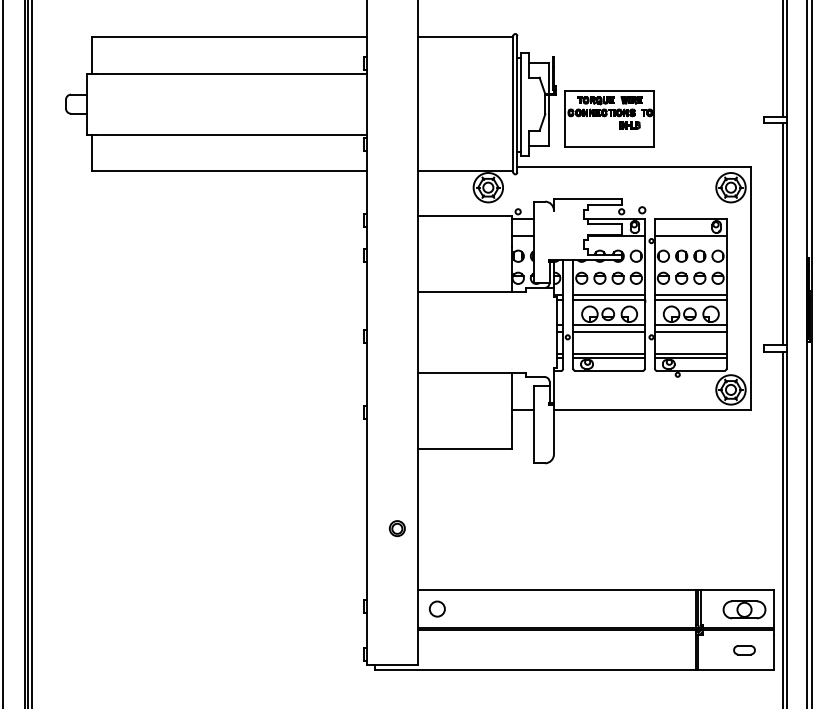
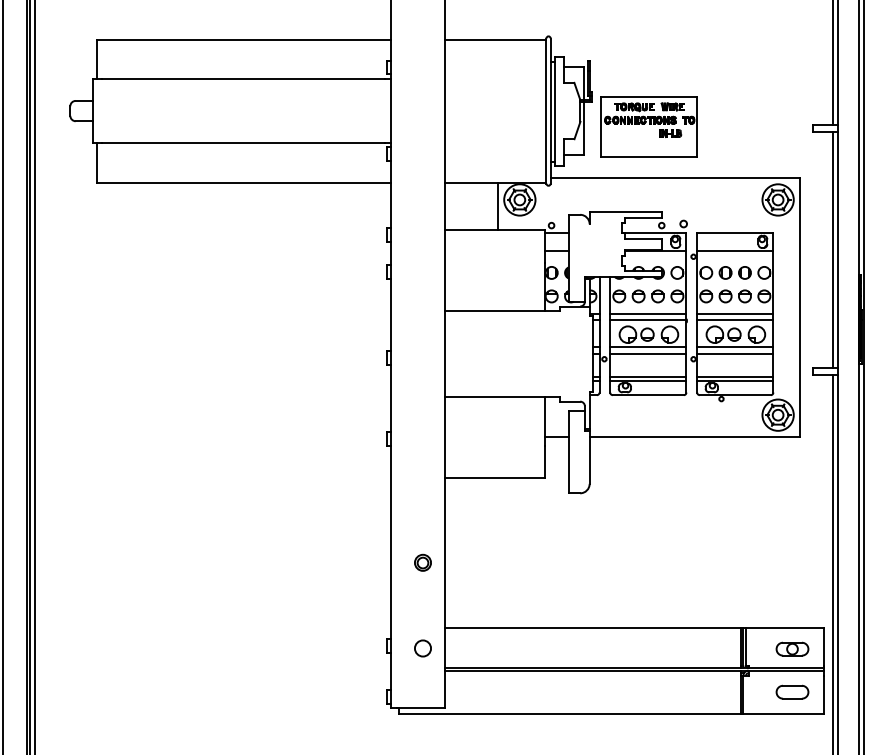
line: (468, 193) -> (498, 206), added
circle: (436, 608) -> (422, 647), moved
part: (744, 609) -> (792, 648), size x0.71
part: (744, 650) -> (792, 692), size x1.43

